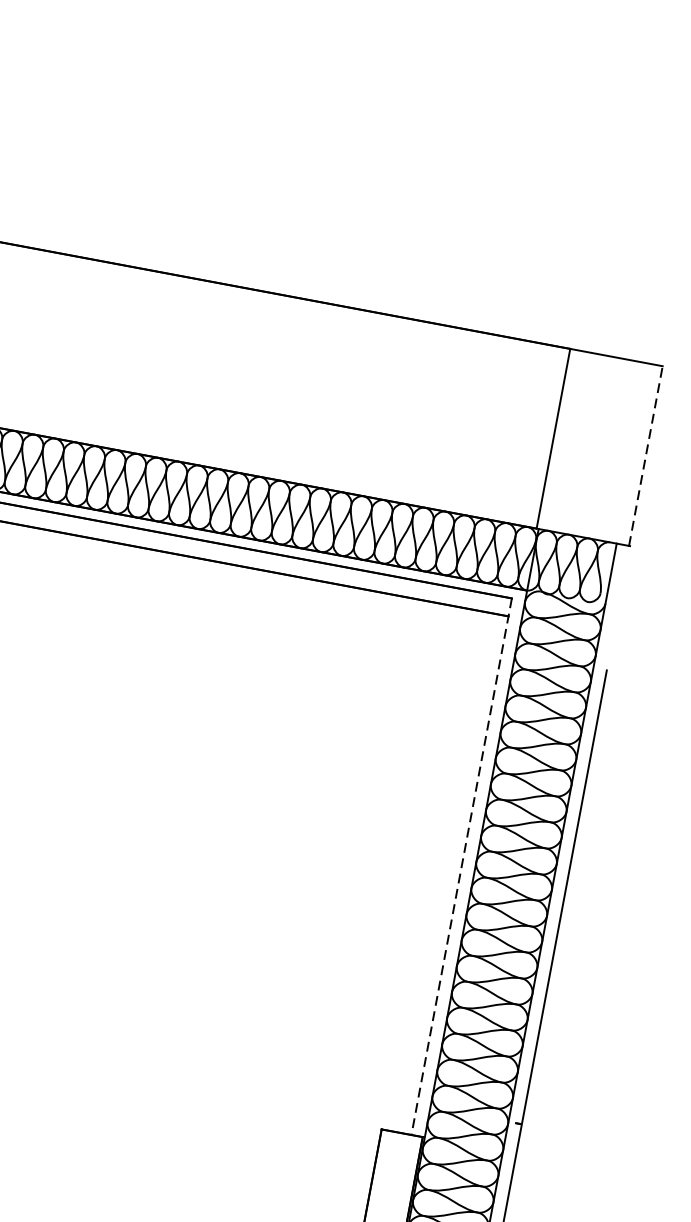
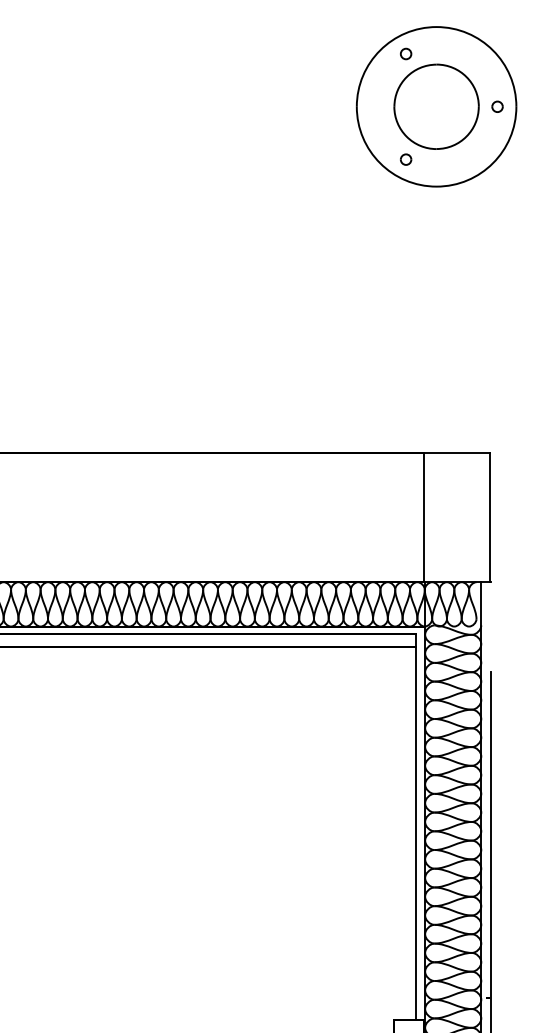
line: (646, 456) -> (490, 517), dashed -> solid
line: (461, 866) -> (415, 826), dashed -> solid

